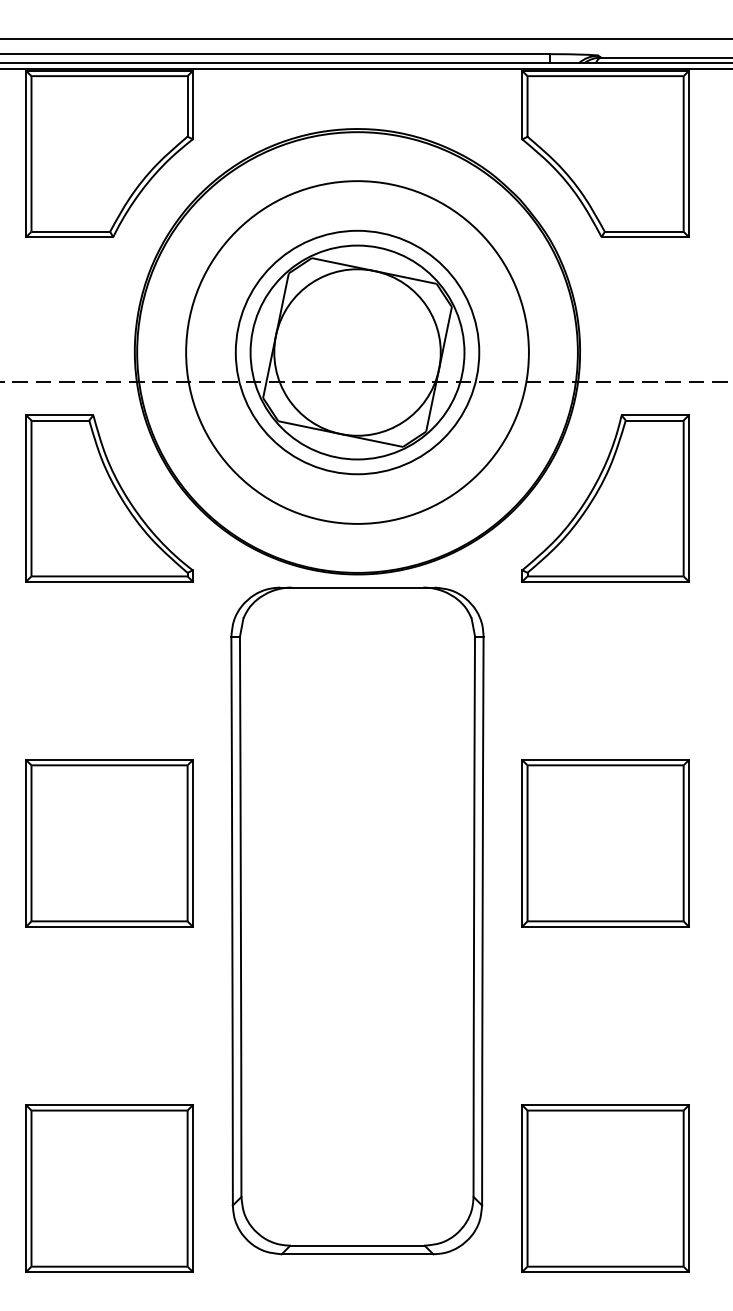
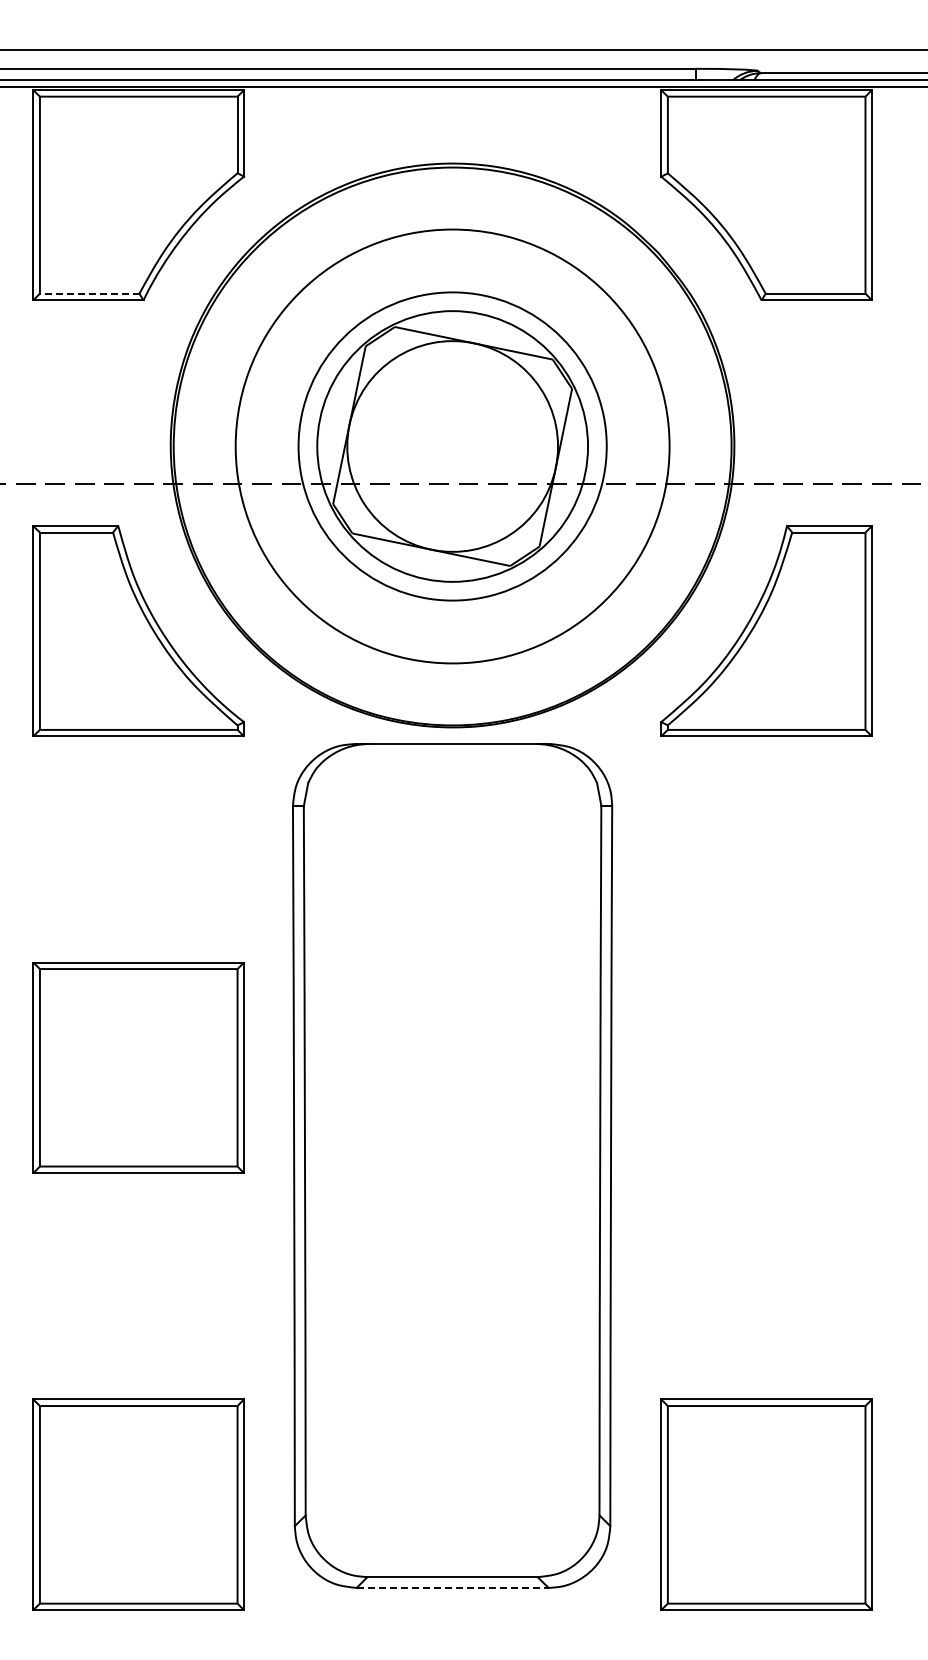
line: (71, 231) -> (90, 293), solid -> dashed
part: (605, 843) -> (766, 1067), removed
line: (357, 1253) -> (452, 1587), solid -> dashed

